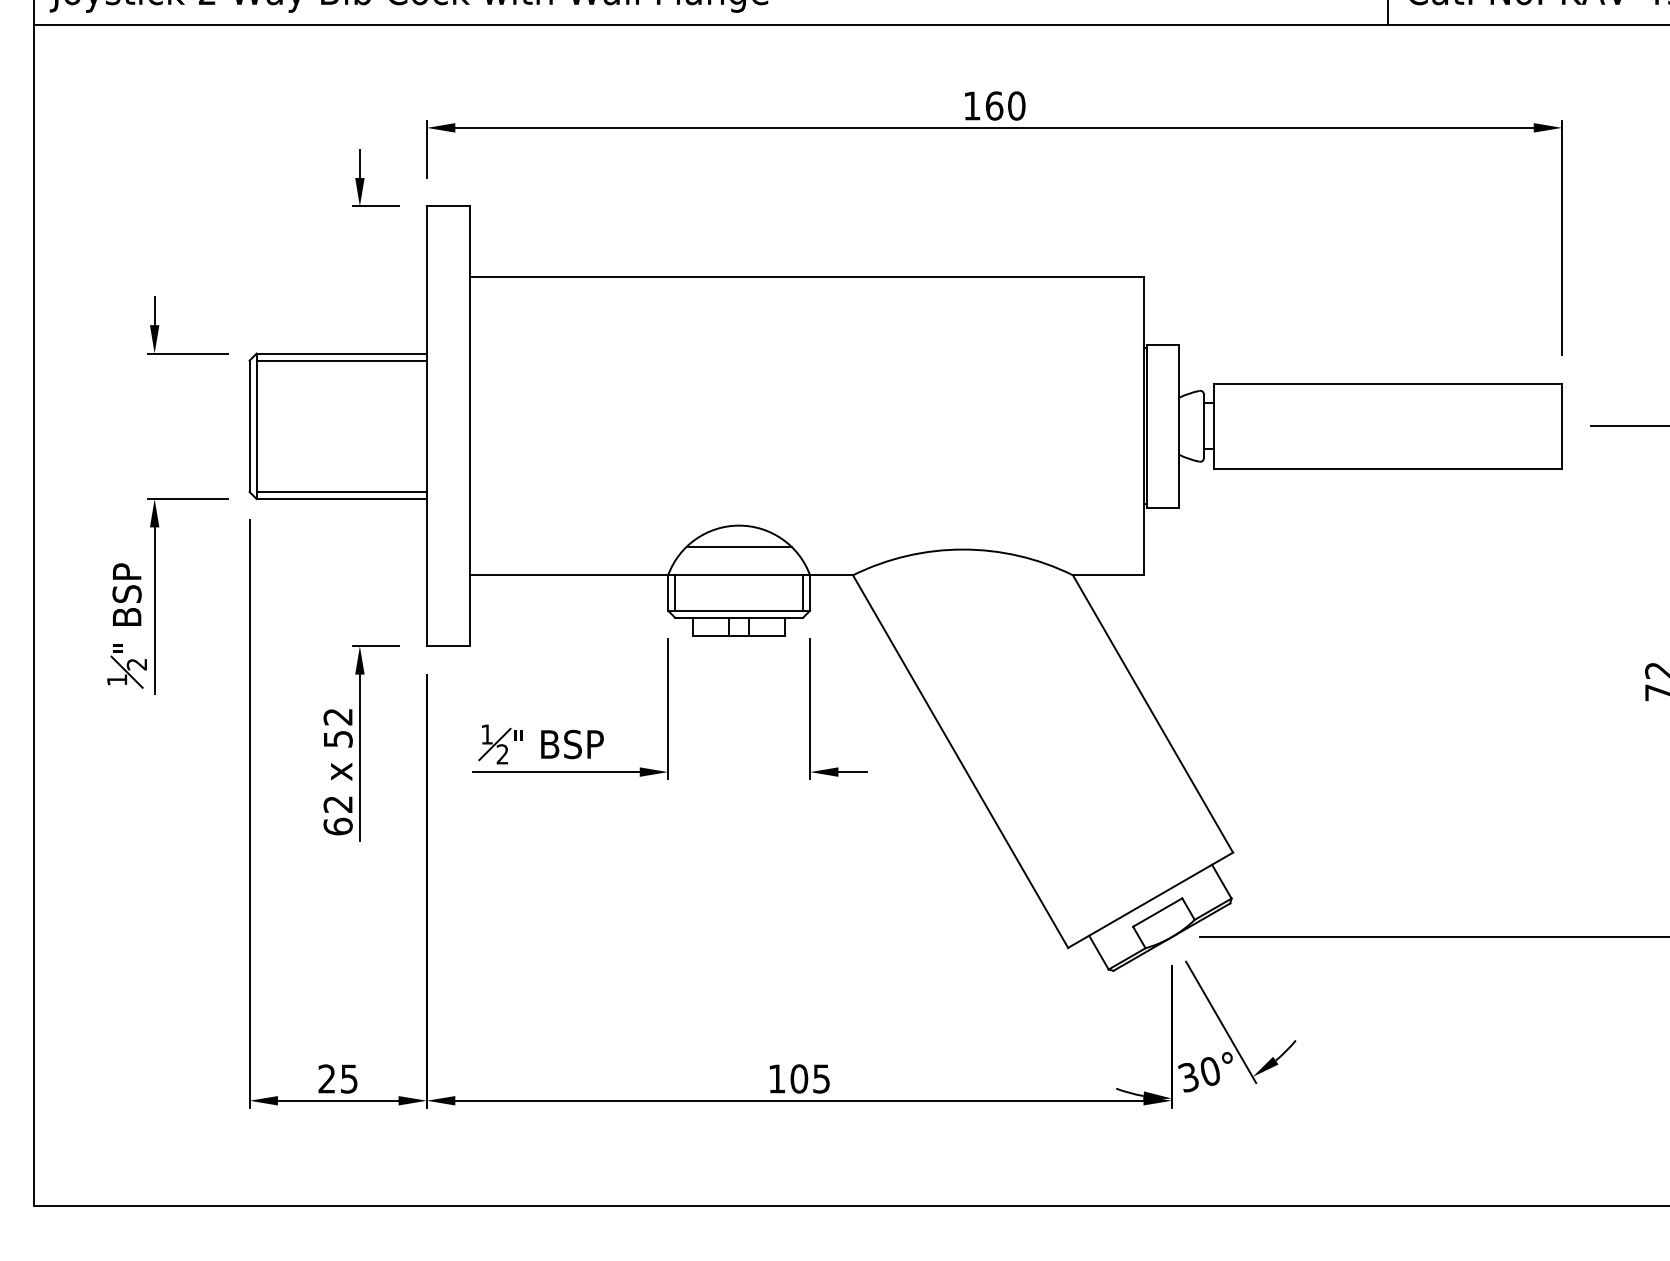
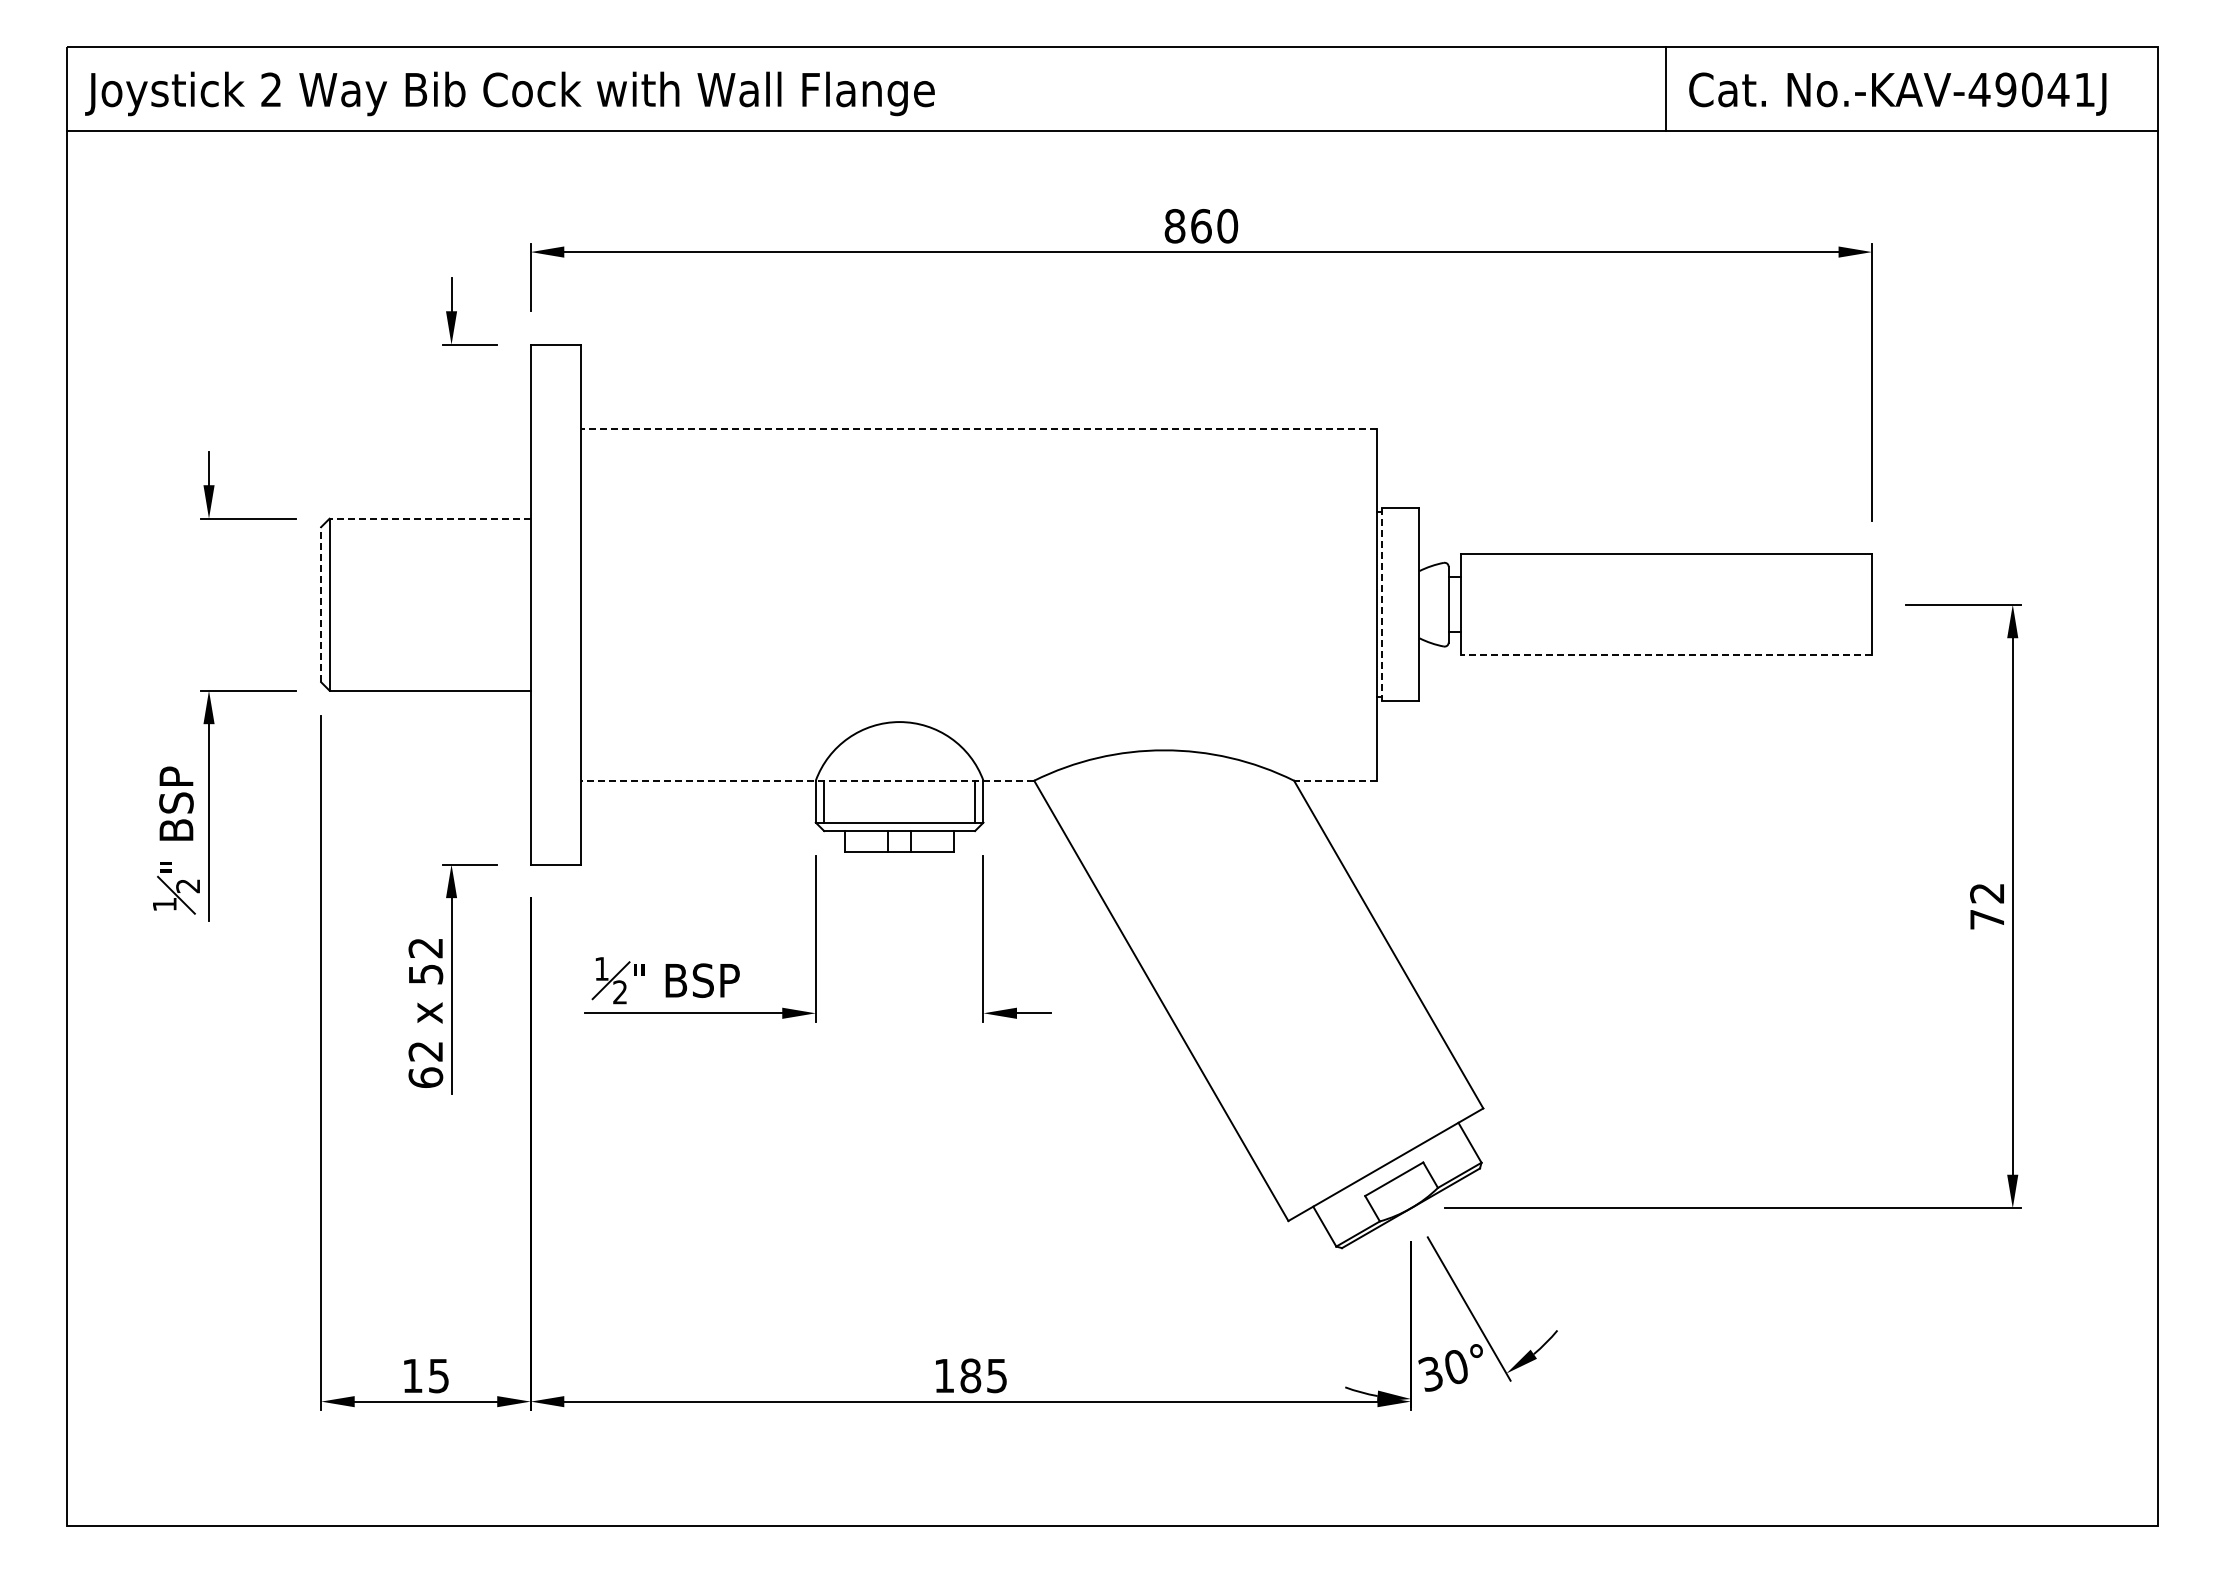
text: (971, 106) -> (1174, 226), 160 -> 860
line: (805, 277) -> (978, 428), solid -> dashed
line: (342, 353) -> (430, 518), solid -> dashed
line: (341, 360) -> (429, 527), removed
line: (249, 426) -> (321, 604), solid -> dashed
line: (1146, 426) -> (1381, 605), solid -> dashed
line: (1388, 469) -> (1666, 655), solid -> dashed
line: (341, 492) -> (429, 682), removed
line: (739, 547) -> (899, 747), removed
line: (661, 575) -> (807, 780), solid -> dashed
line: (1107, 575) -> (1335, 780), solid -> dashed
text: (326, 1078) -> (412, 1375), 25 -> 15
text: (799, 1078) -> (970, 1375), 105 -> 185

